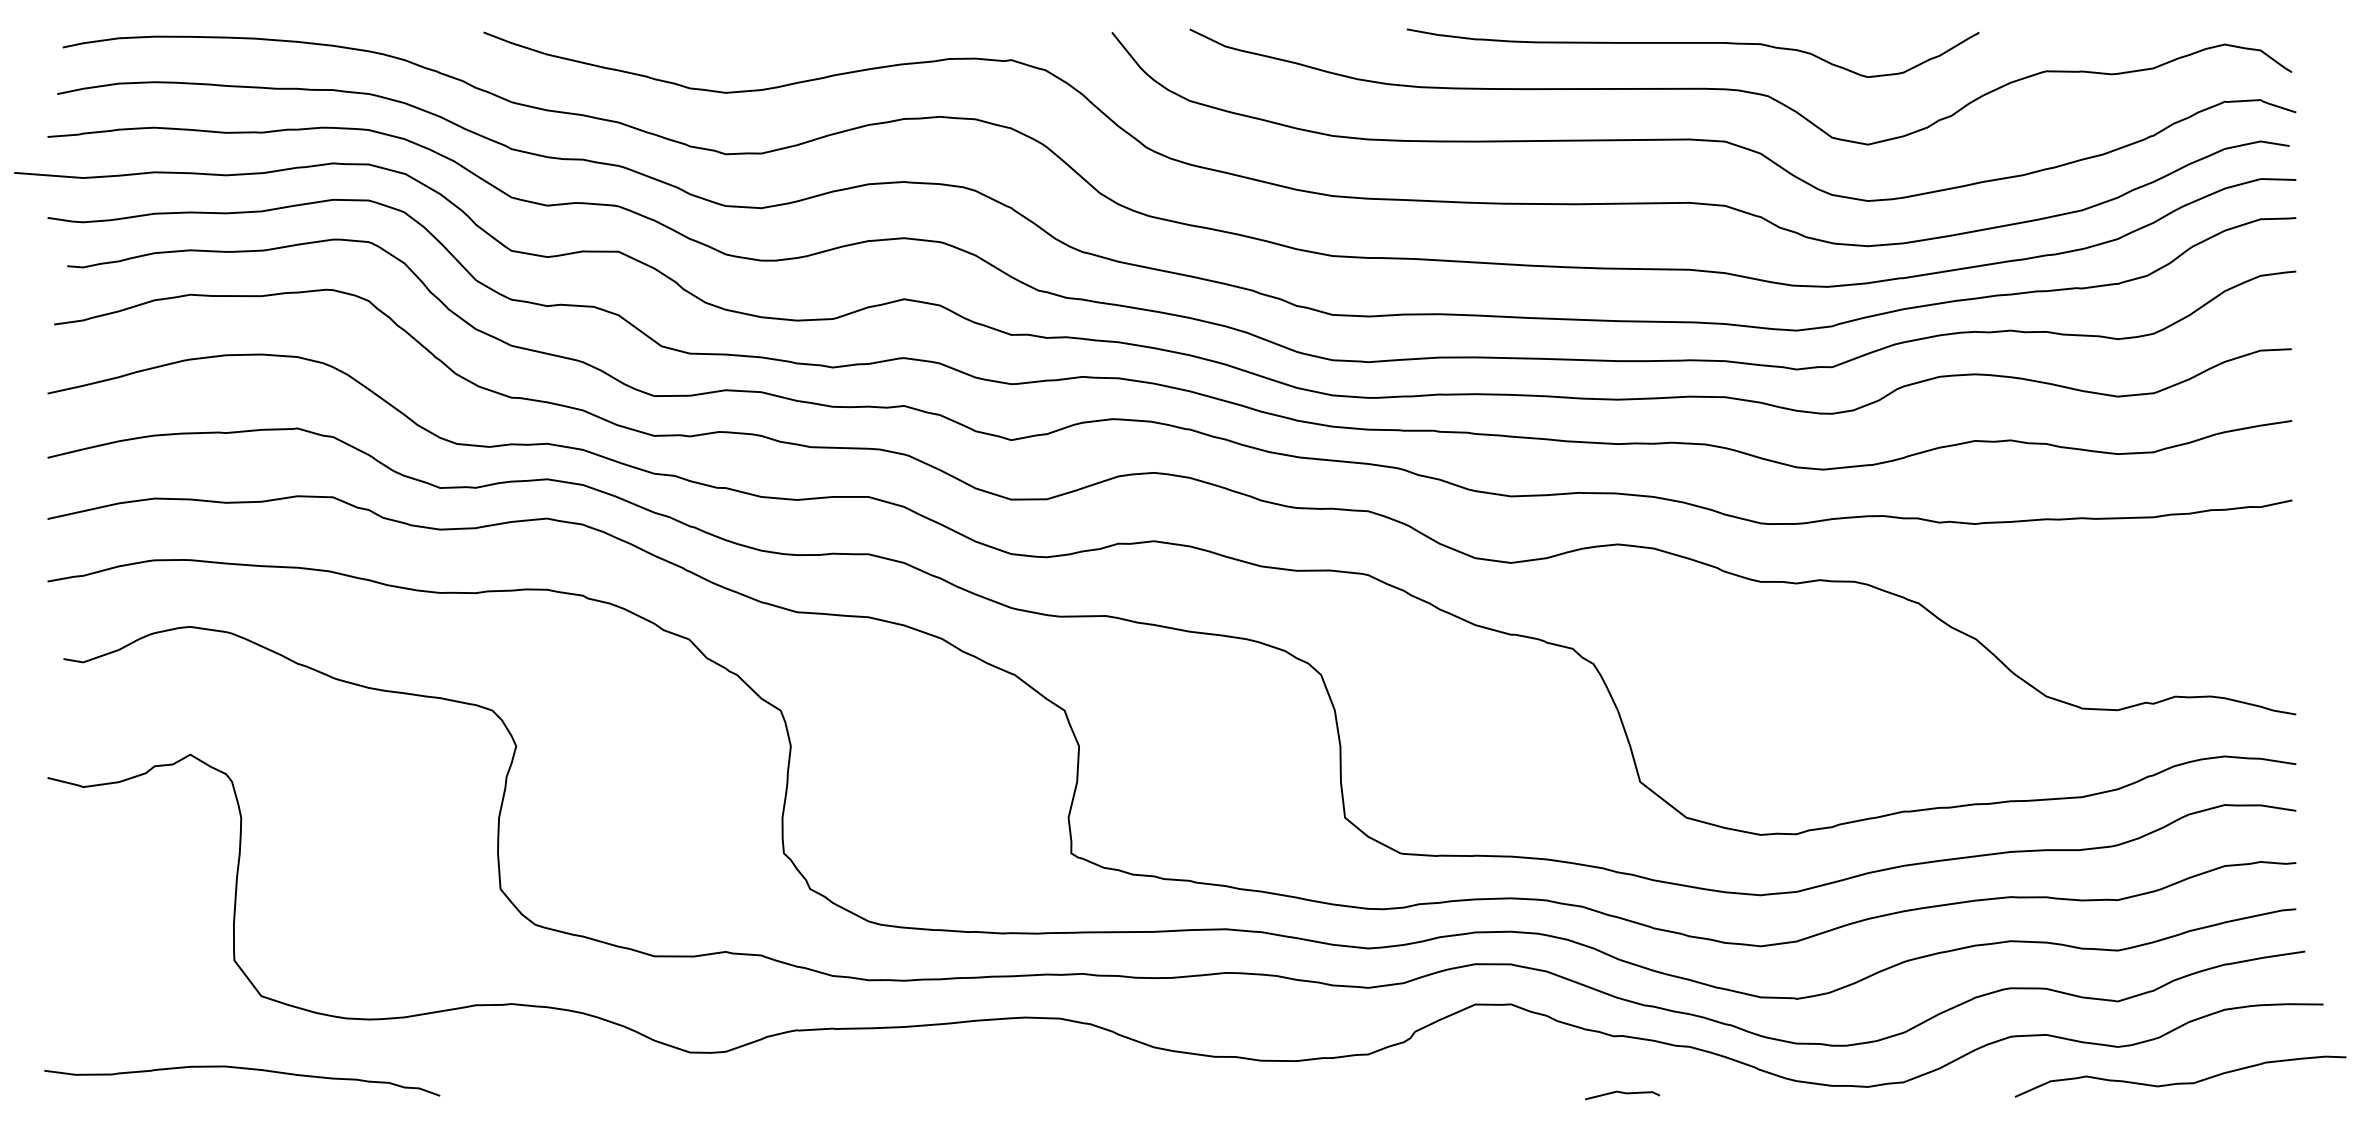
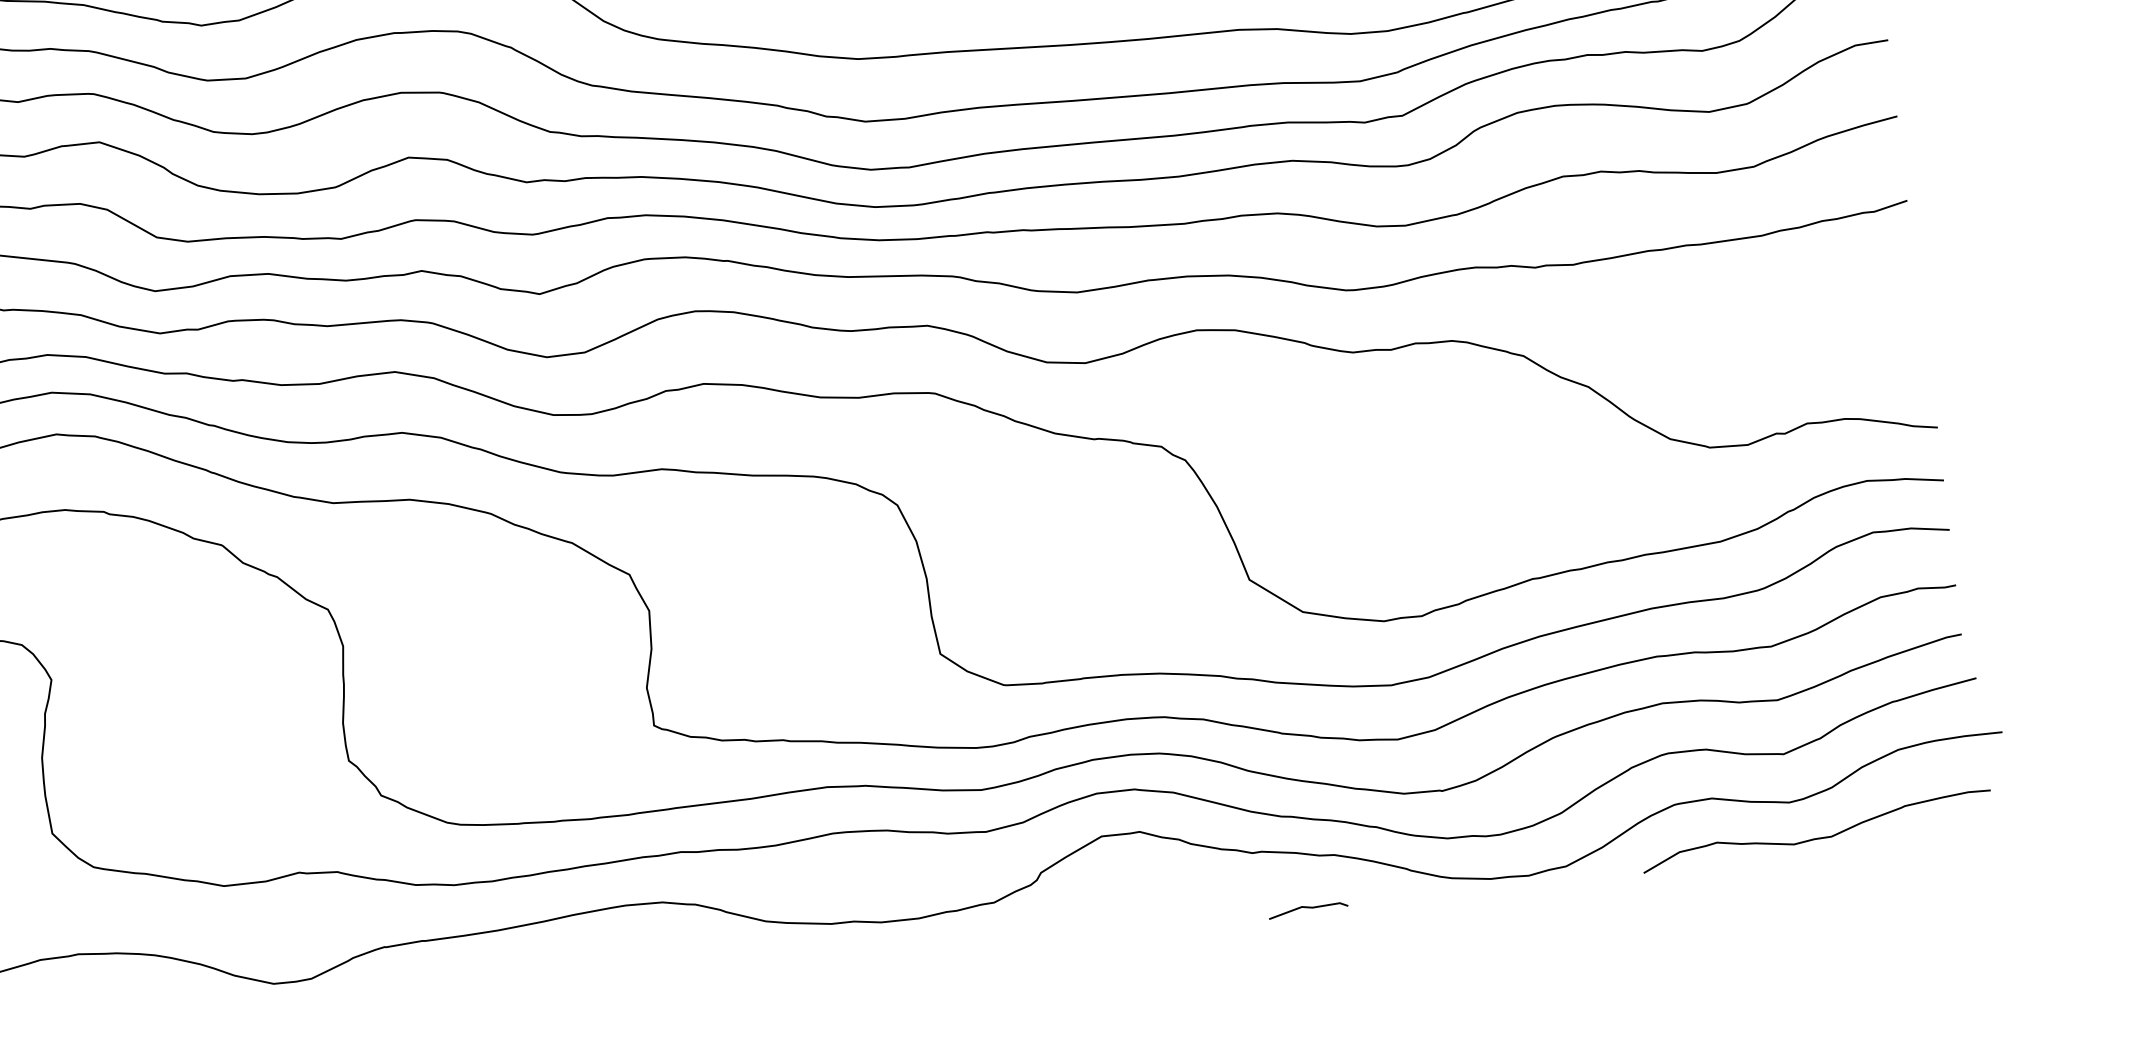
curve: (2180, 1082) -> (1817, 837), moved
line: (1622, 1093) -> (1308, 908), moved

